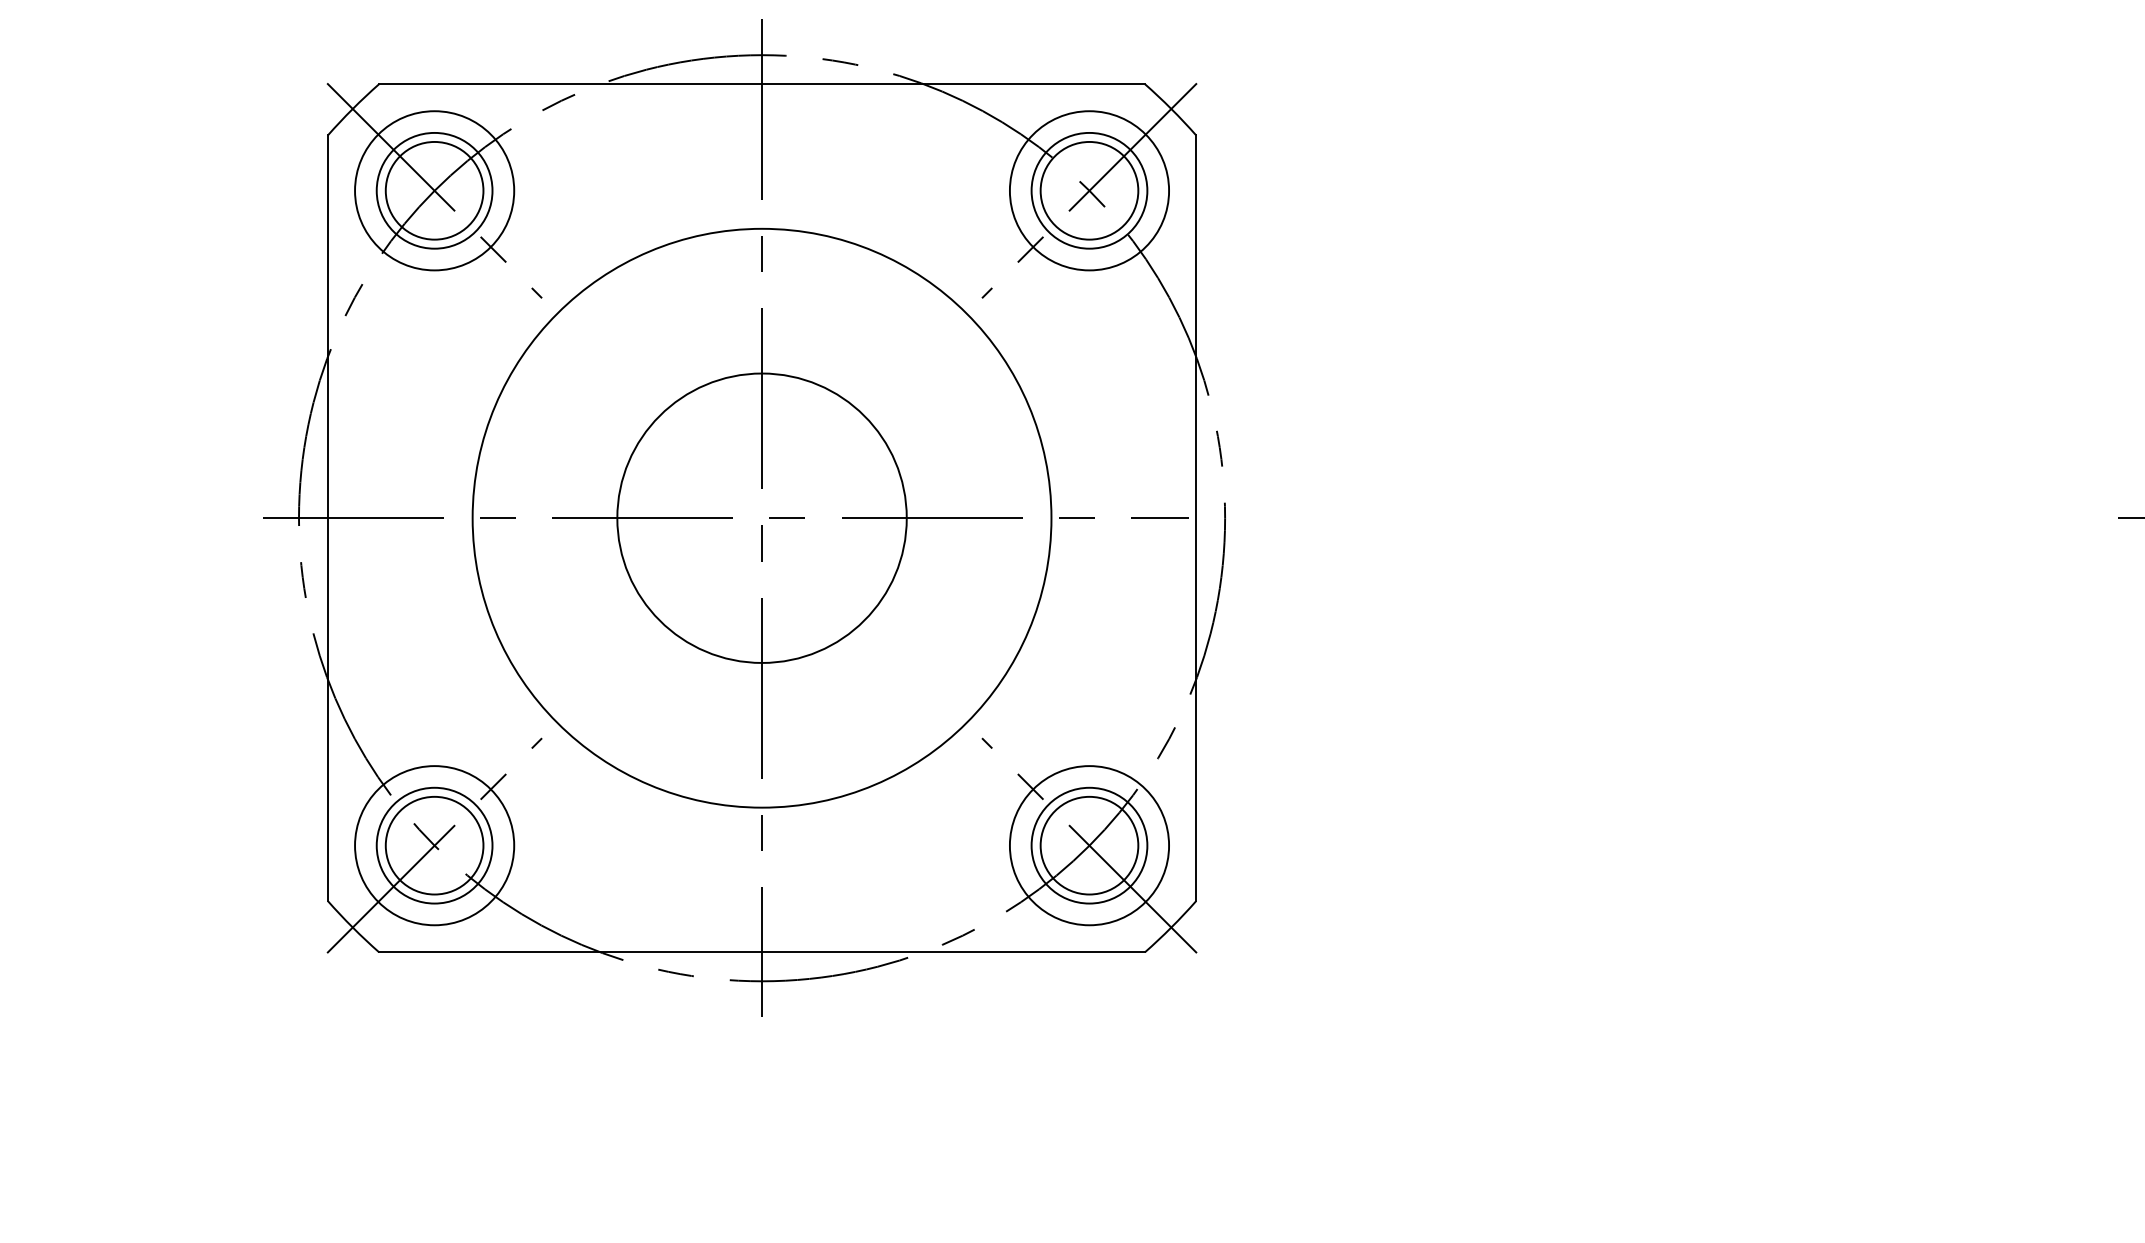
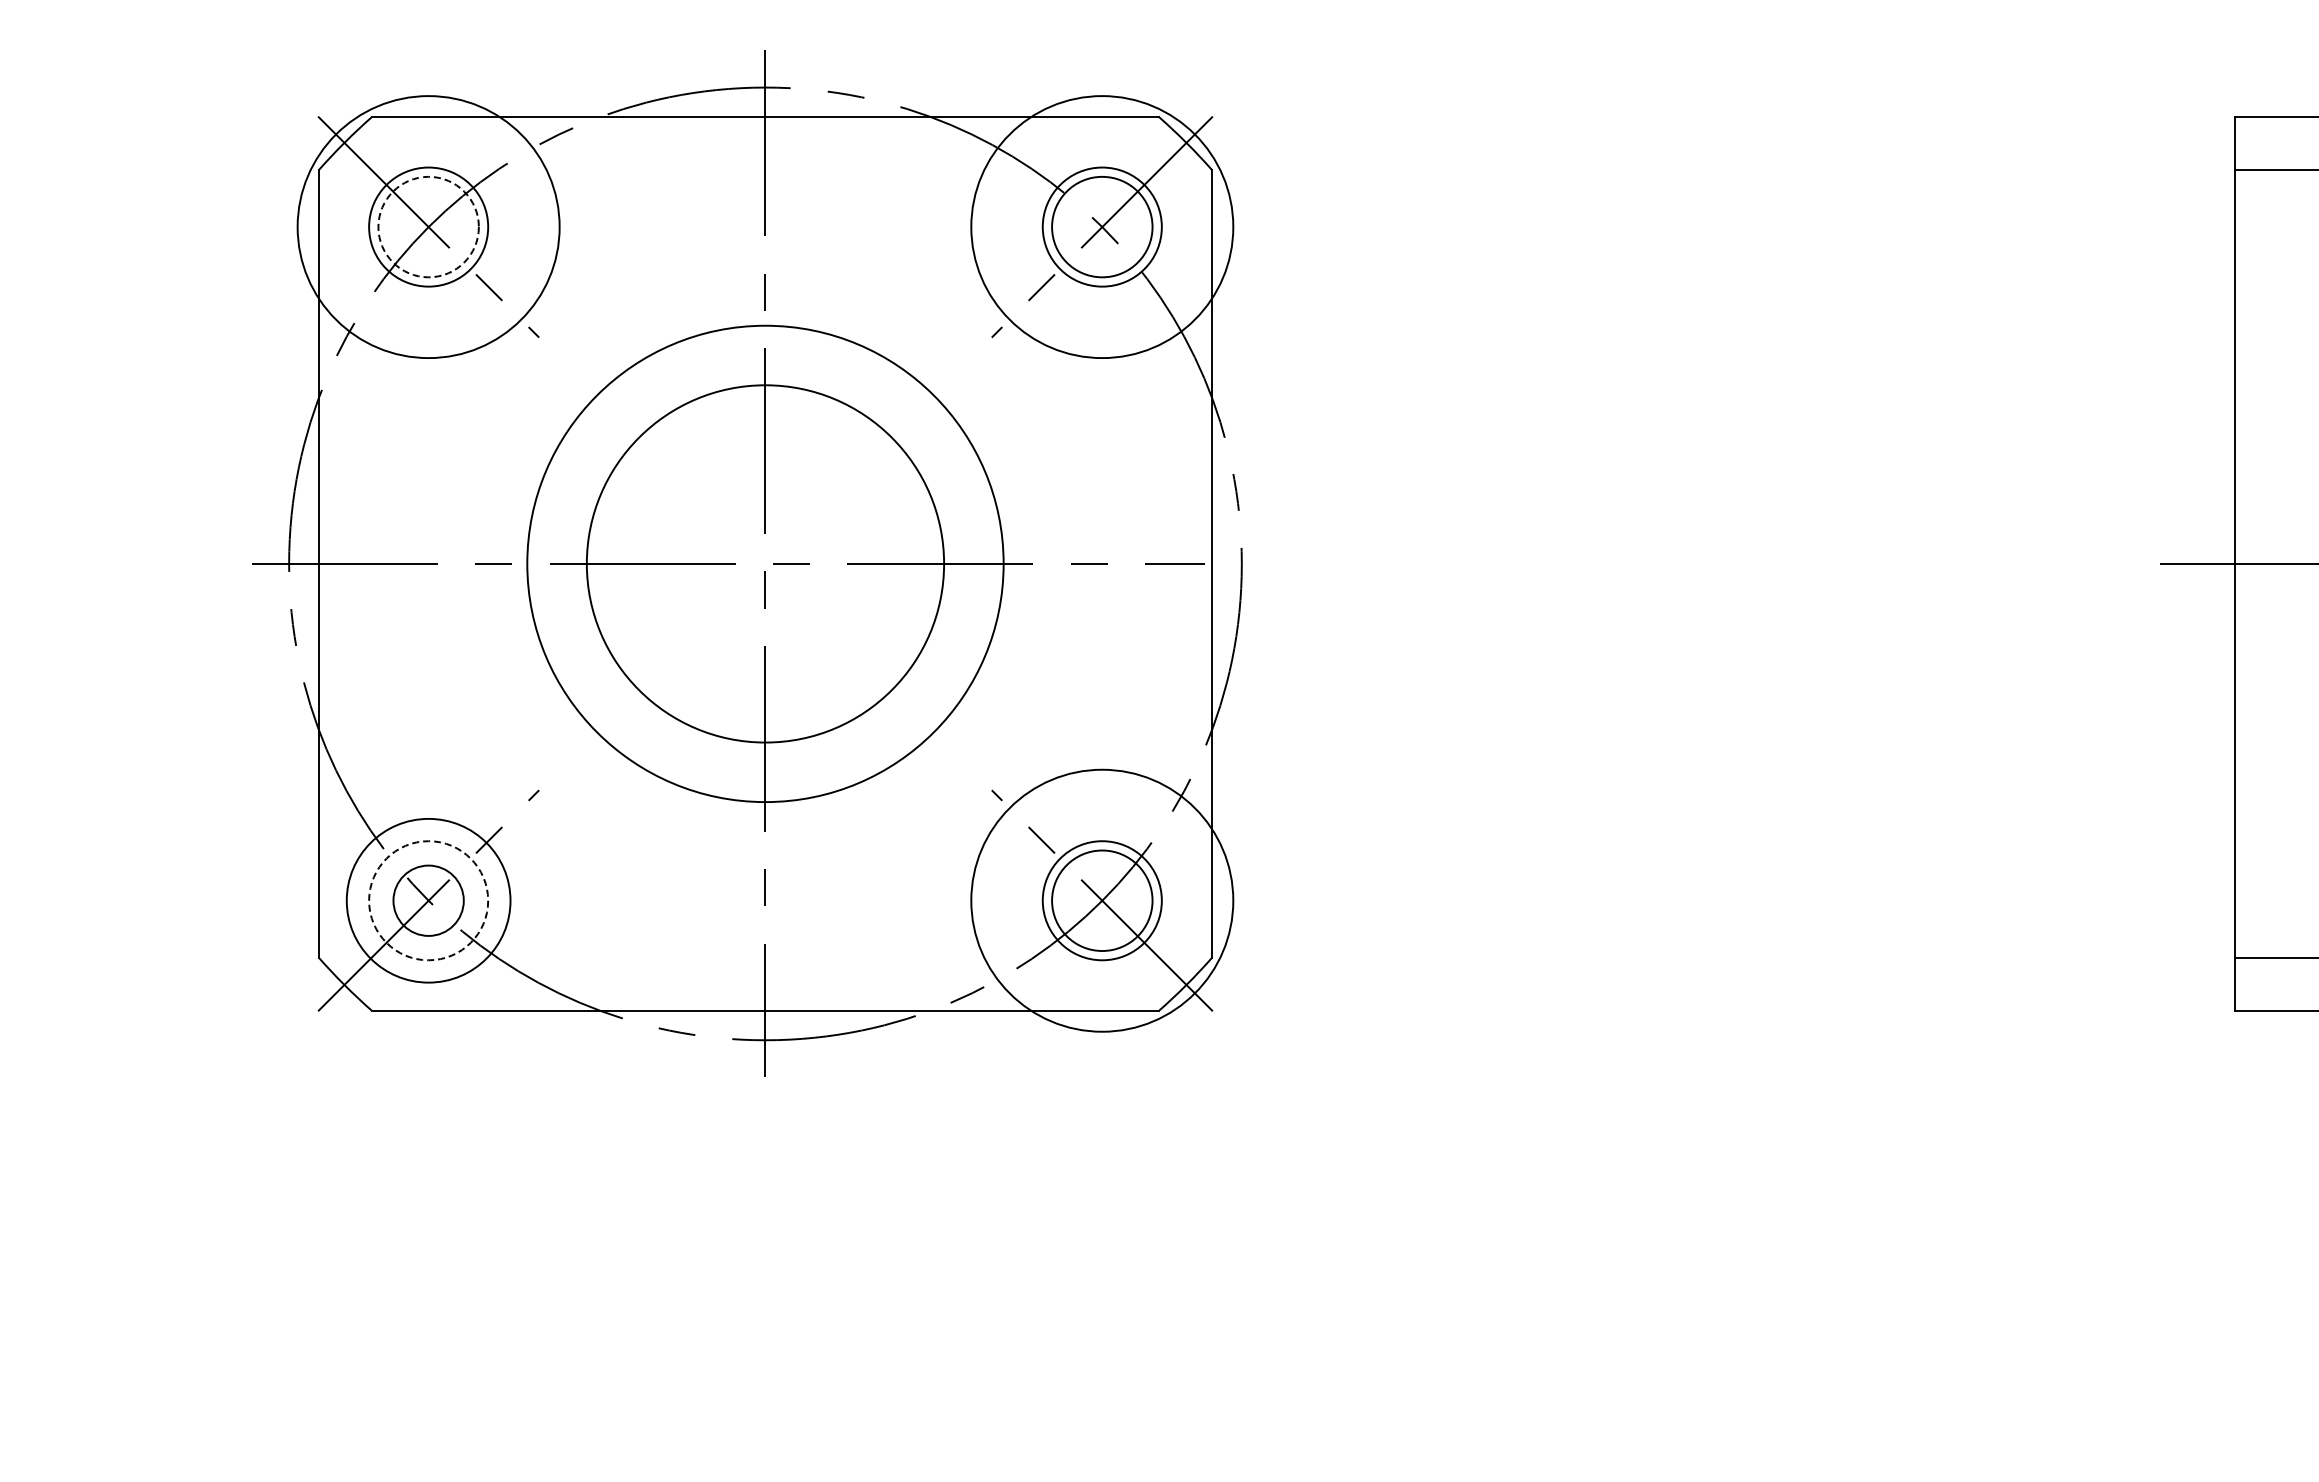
circle: (434, 190) -> (428, 226), size x1.6
circle: (434, 190) -> (428, 226), solid -> dashed
circle: (1089, 190) -> (1102, 226), size x1.6
circle: (762, 517) -> (765, 563), size x0.6
circle: (762, 517) -> (765, 563), size x1.6
circle: (434, 845) -> (428, 900), size x0.7
circle: (434, 845) -> (428, 900), solid -> dashed
circle: (1089, 845) -> (1102, 900), size x1.6

